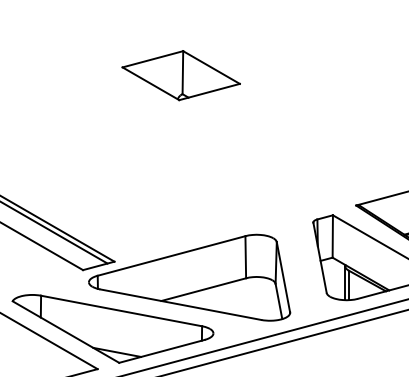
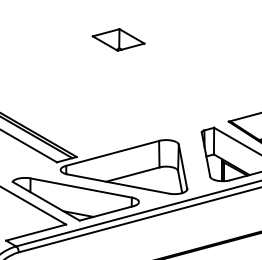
part: (180, 74) -> (118, 39), size x0.7

